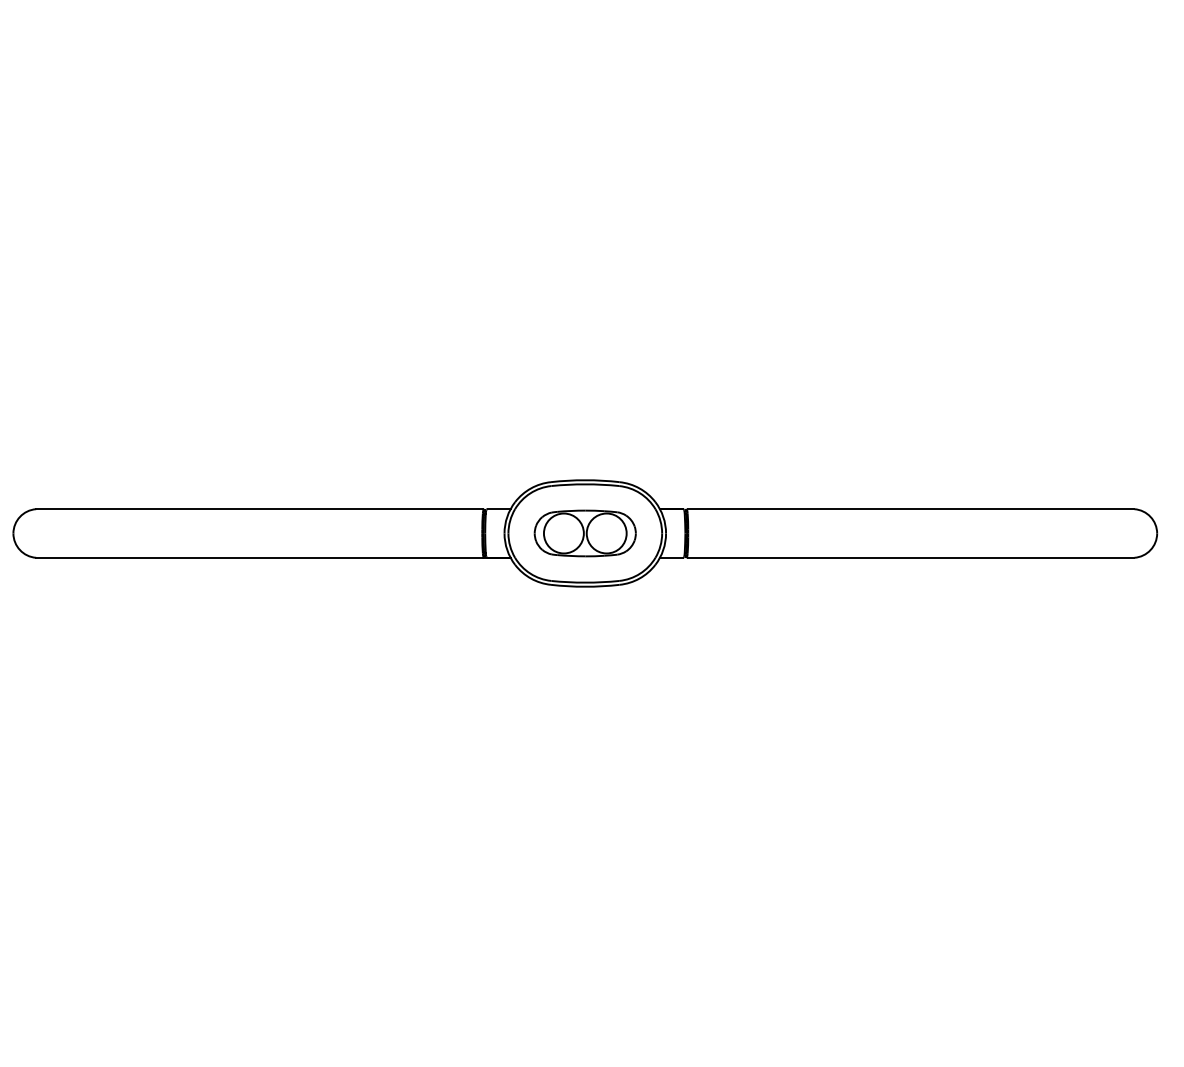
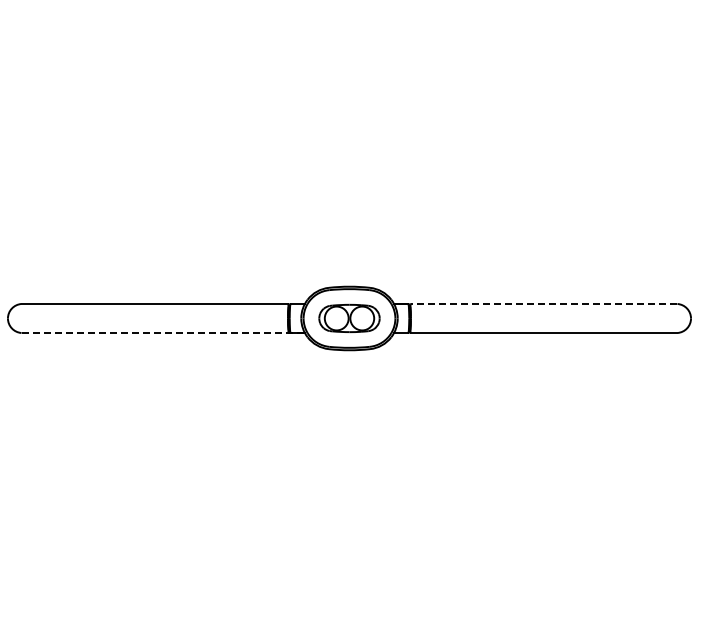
line: (910, 508) -> (543, 303), solid -> dashed
line: (273, 558) -> (163, 333), solid -> dashed

